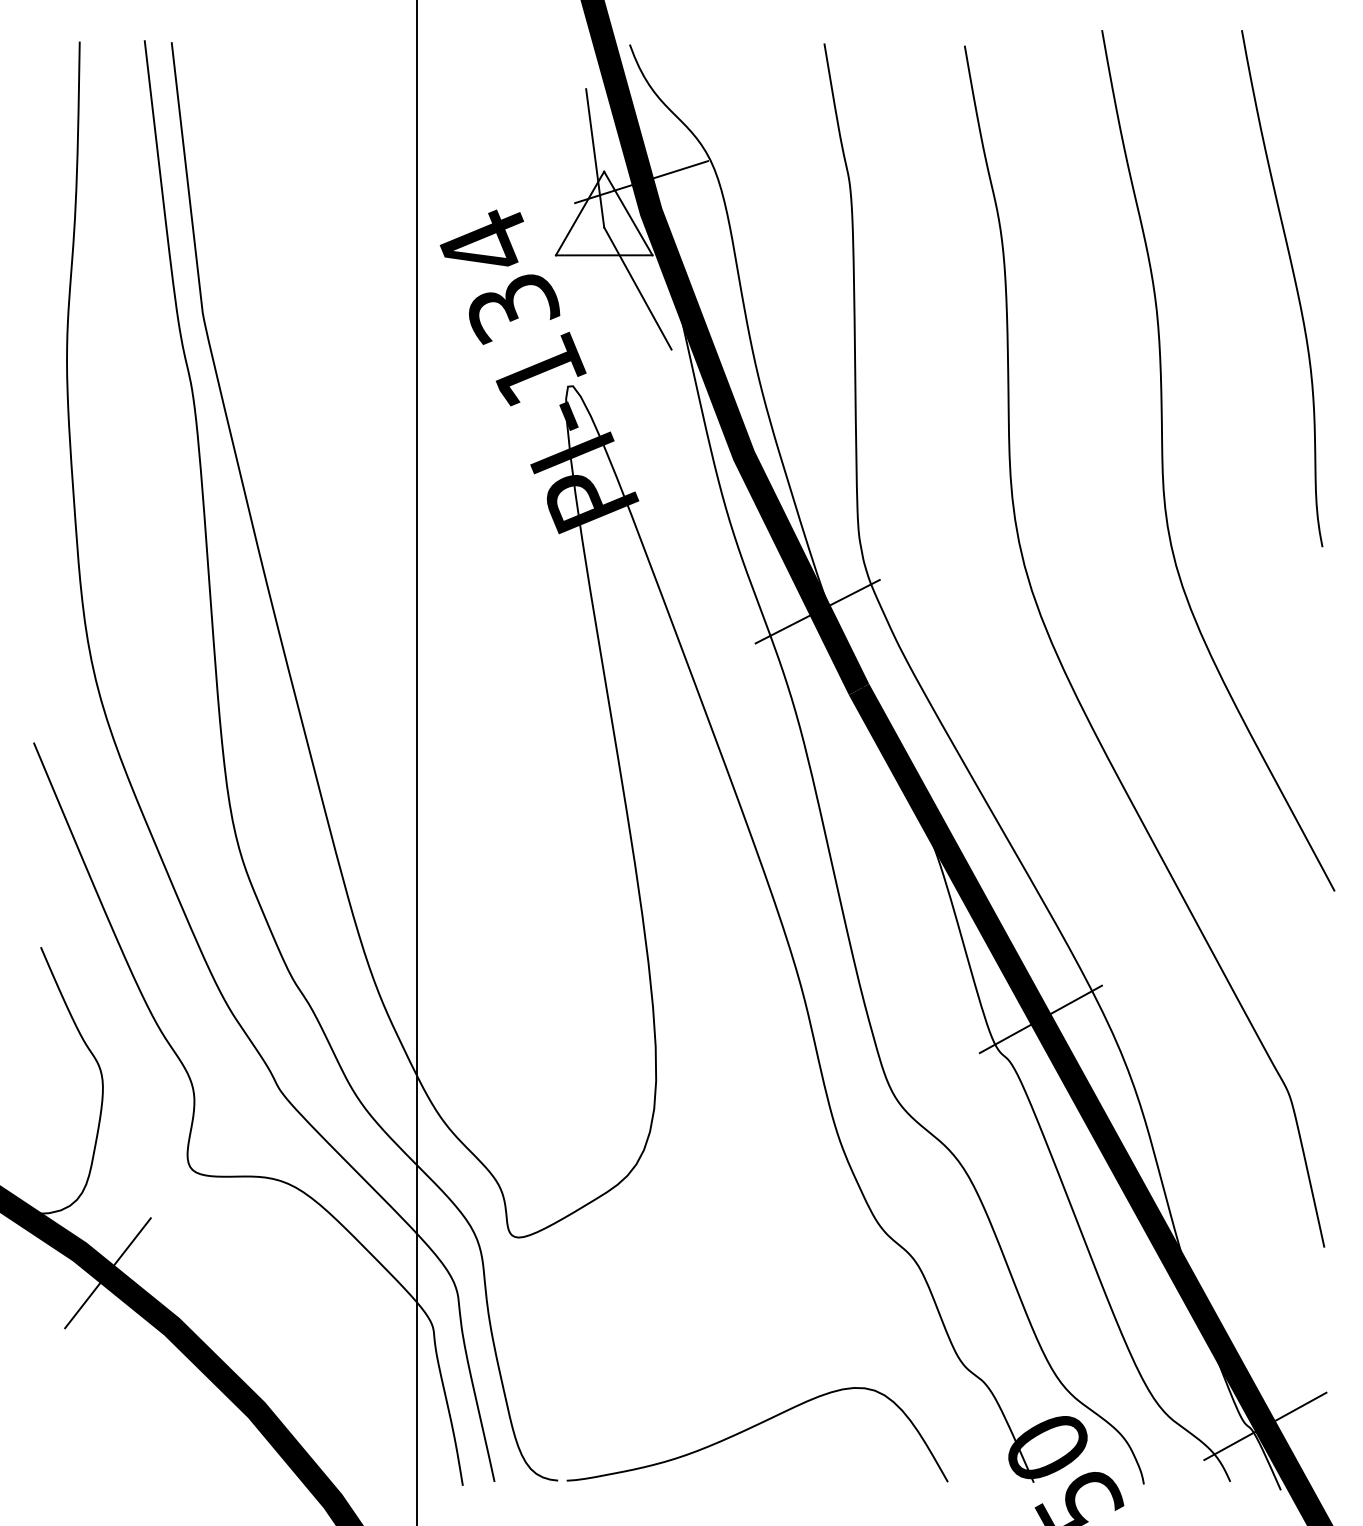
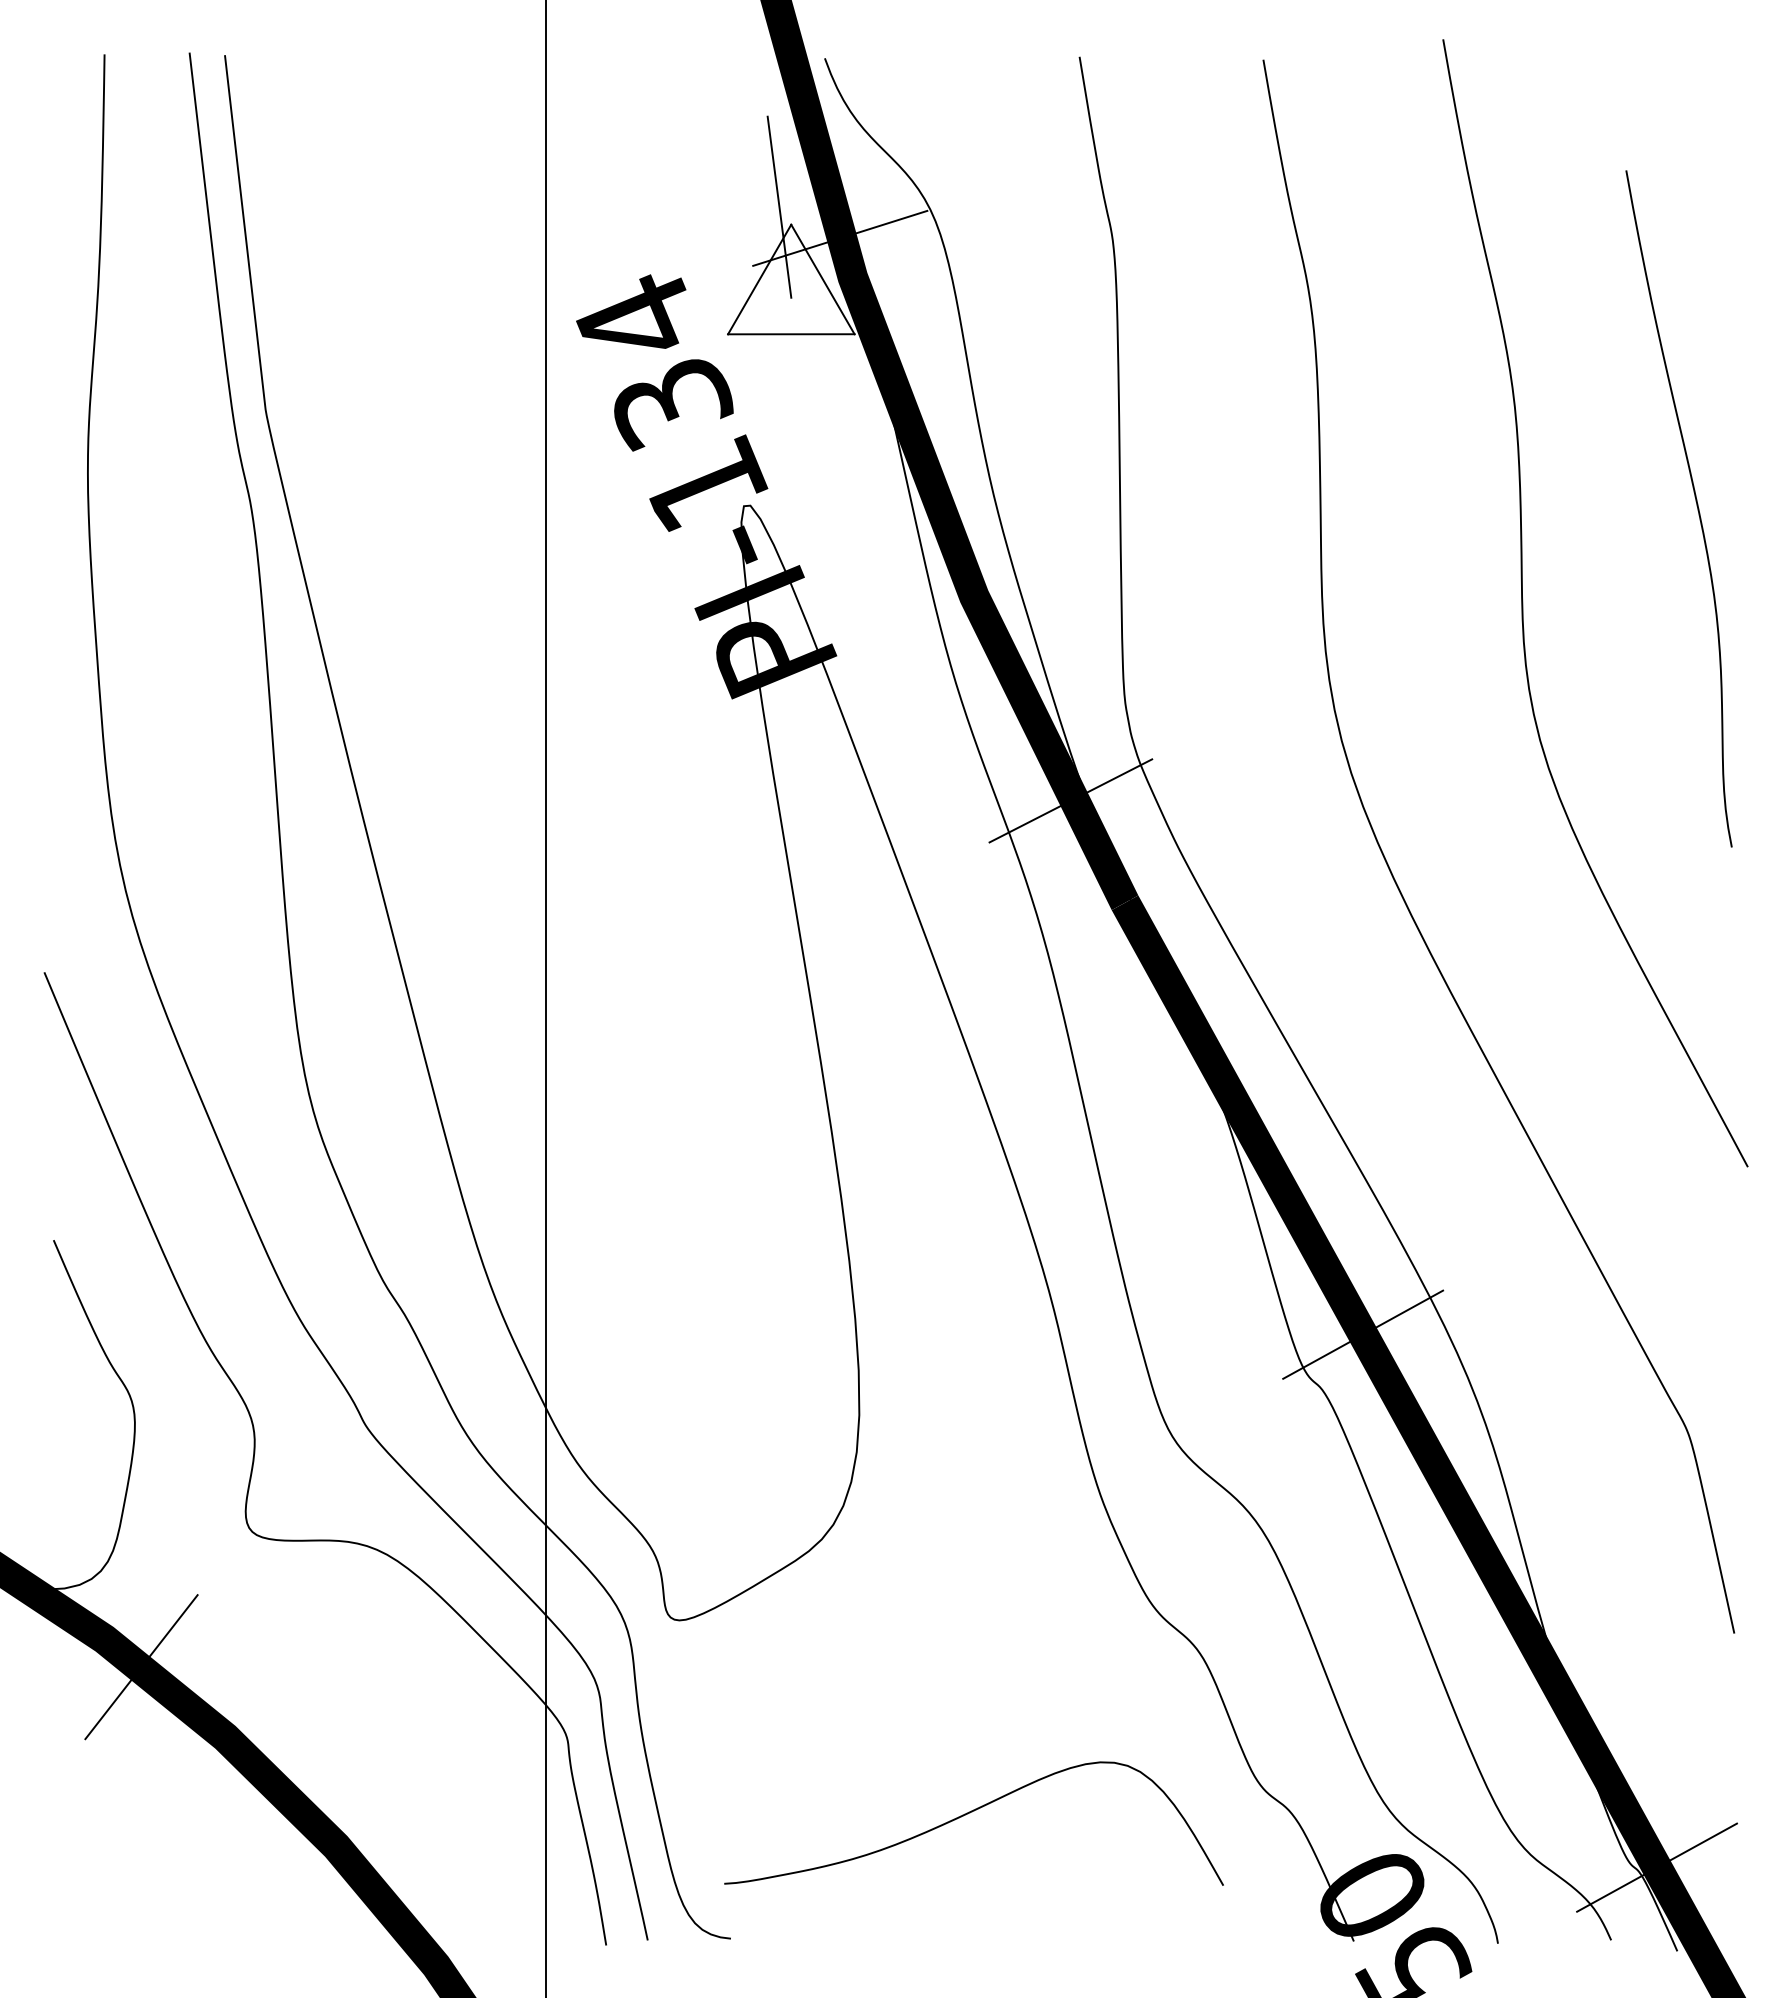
curve: (1295, 286) -> (1696, 506), moved
line: (637, 288) -> (835, 377), removed
curve: (754, 1427) -> (970, 1813), moved

